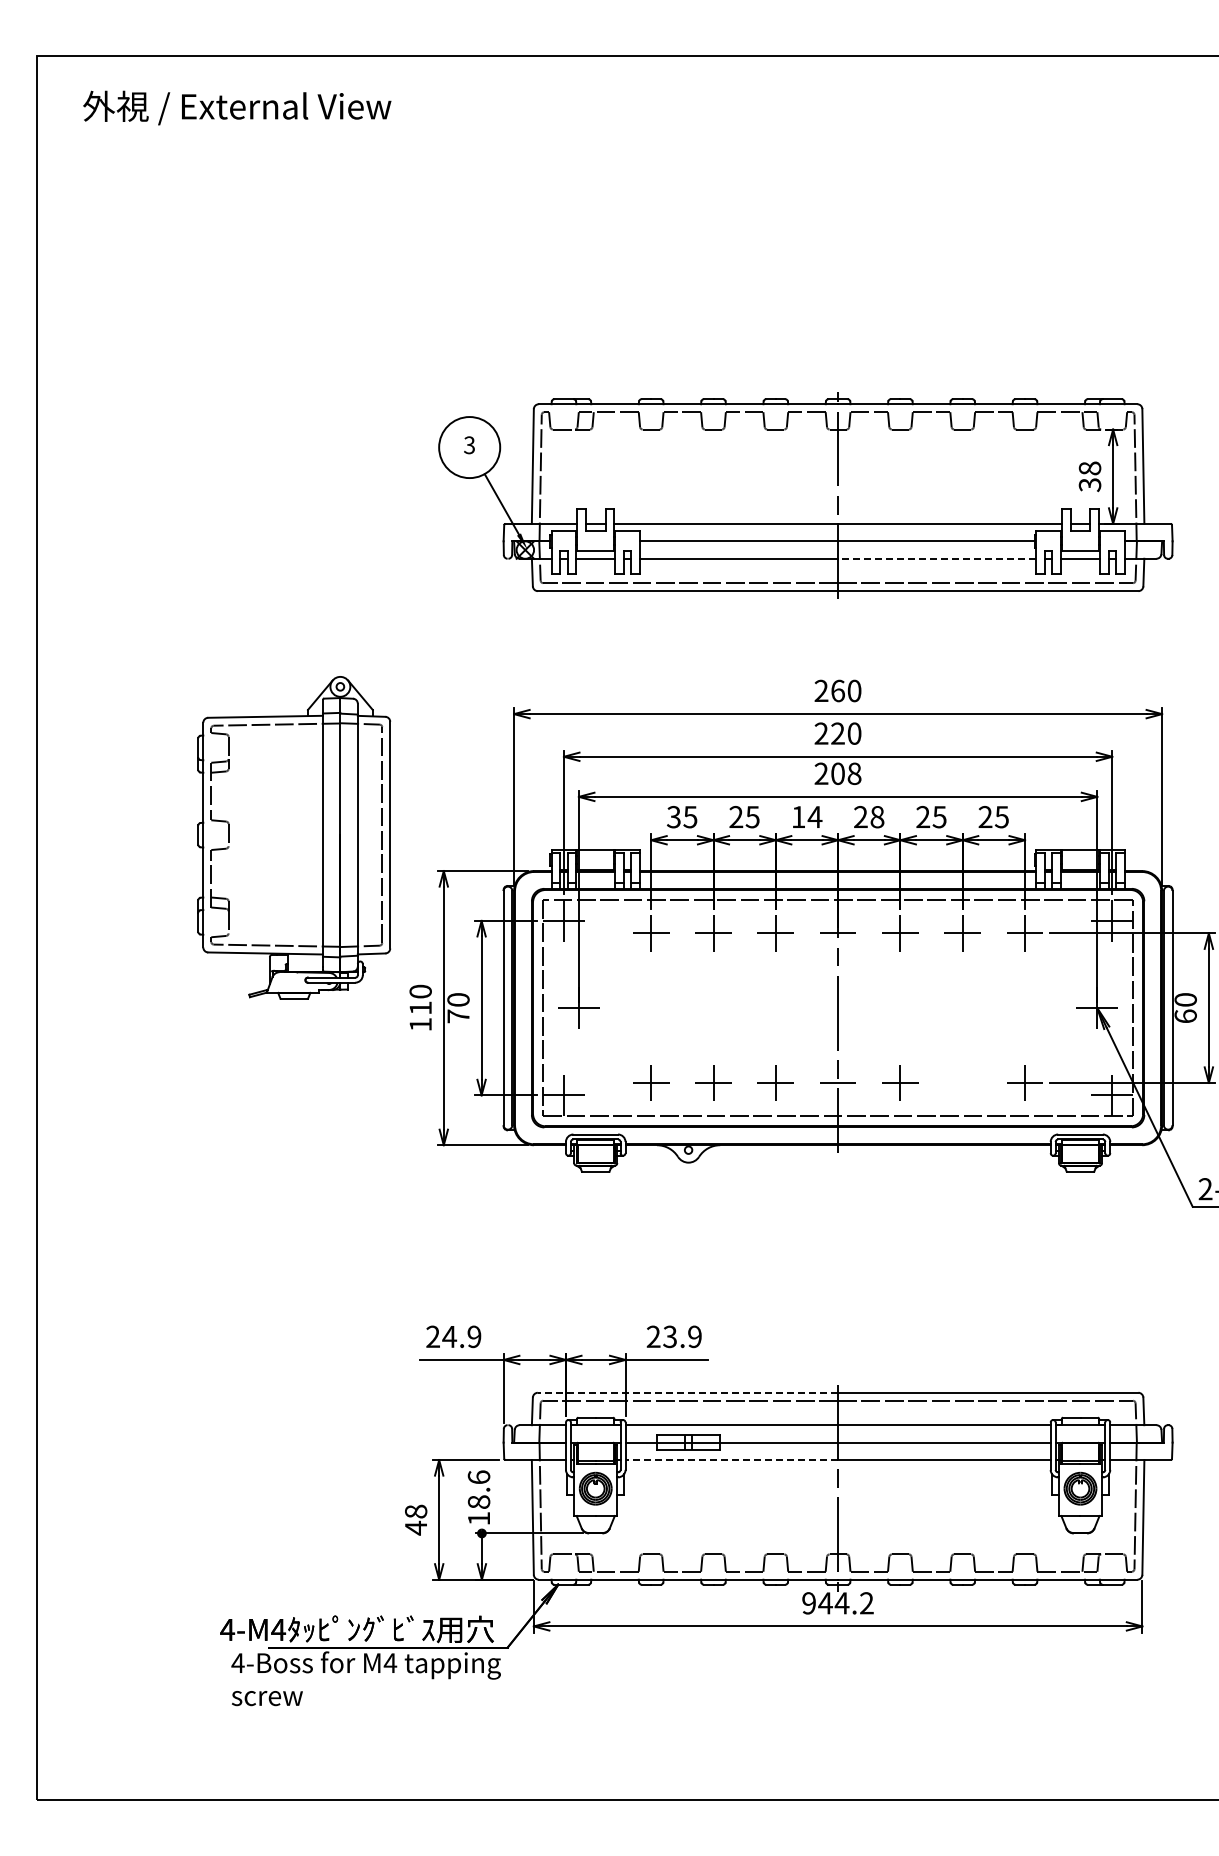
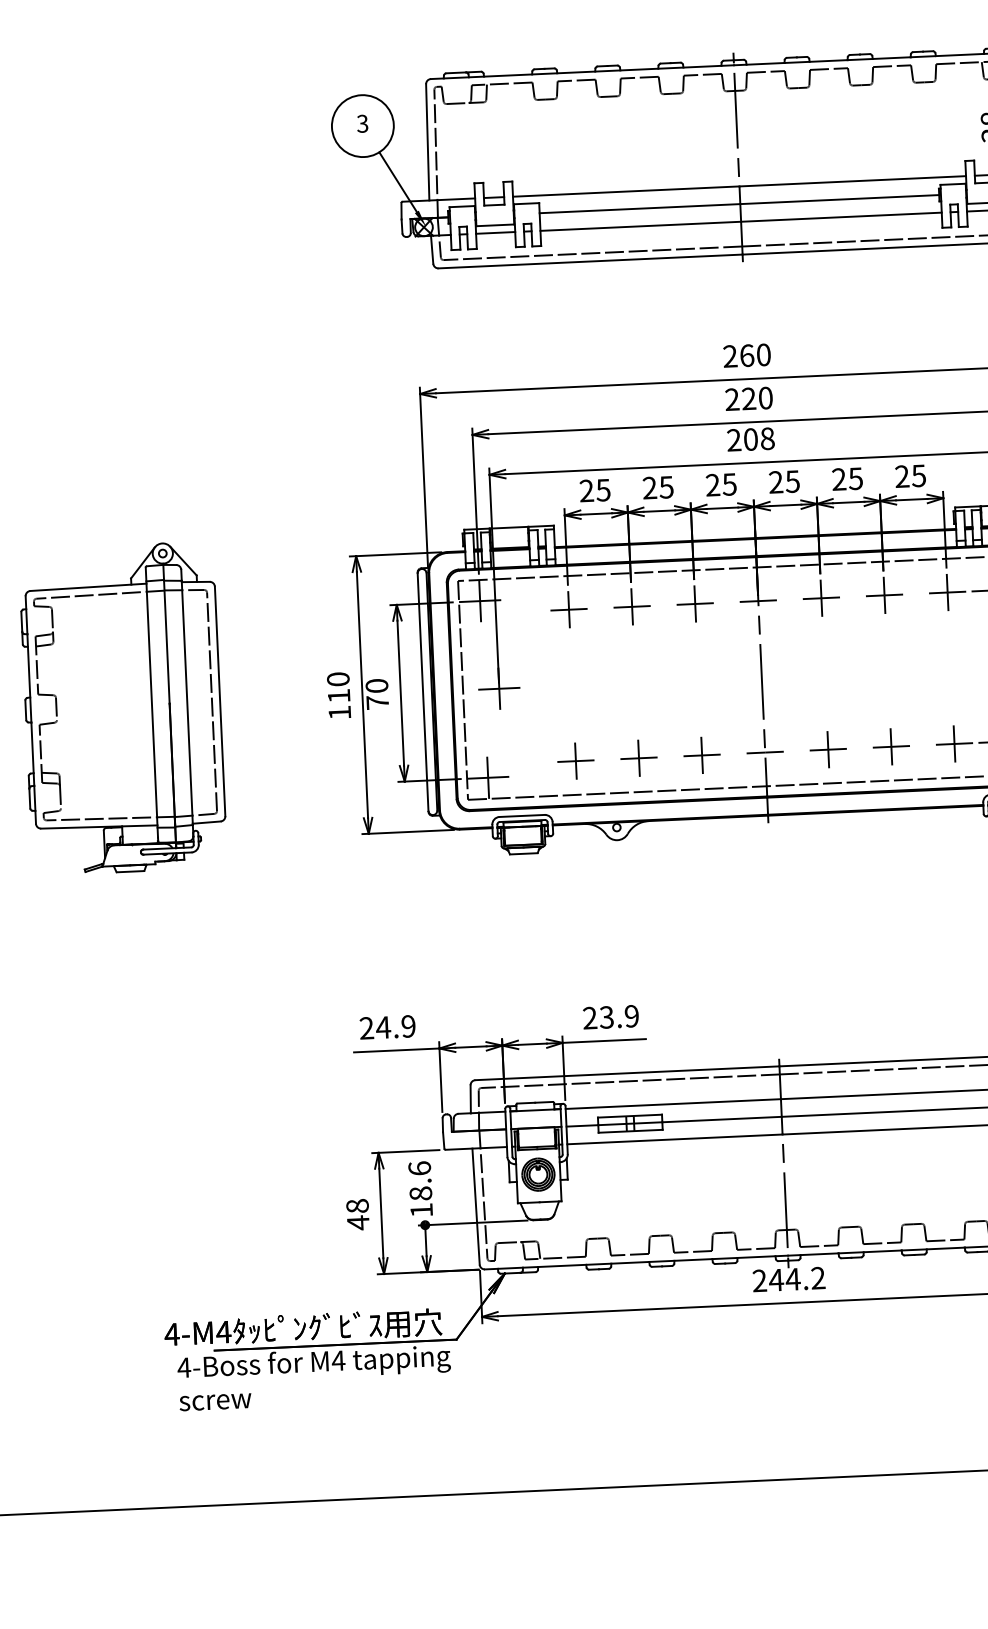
line: (936, 558) -> (840, 216), dashed -> solid
text: (673, 817) -> (586, 491), 35 -> 25
text: (806, 817) -> (720, 485), 14 -> 25
text: (877, 817) -> (792, 481), 28 -> 25
part: (294, 837) -> (123, 708), moved
part: (962, 1082) -> (891, 746), added
line: (687, 1392) -> (626, 1072), dashed -> solid
line: (731, 1460) -> (674, 1139), dashed -> solid
text: (808, 1603) -> (759, 1281), 944.2 -> 244.2

